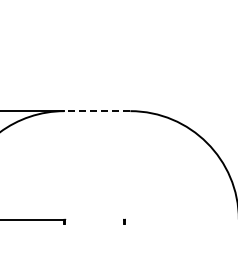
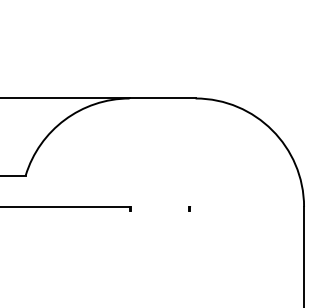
line: (97, 111) -> (162, 98), dashed -> solid

